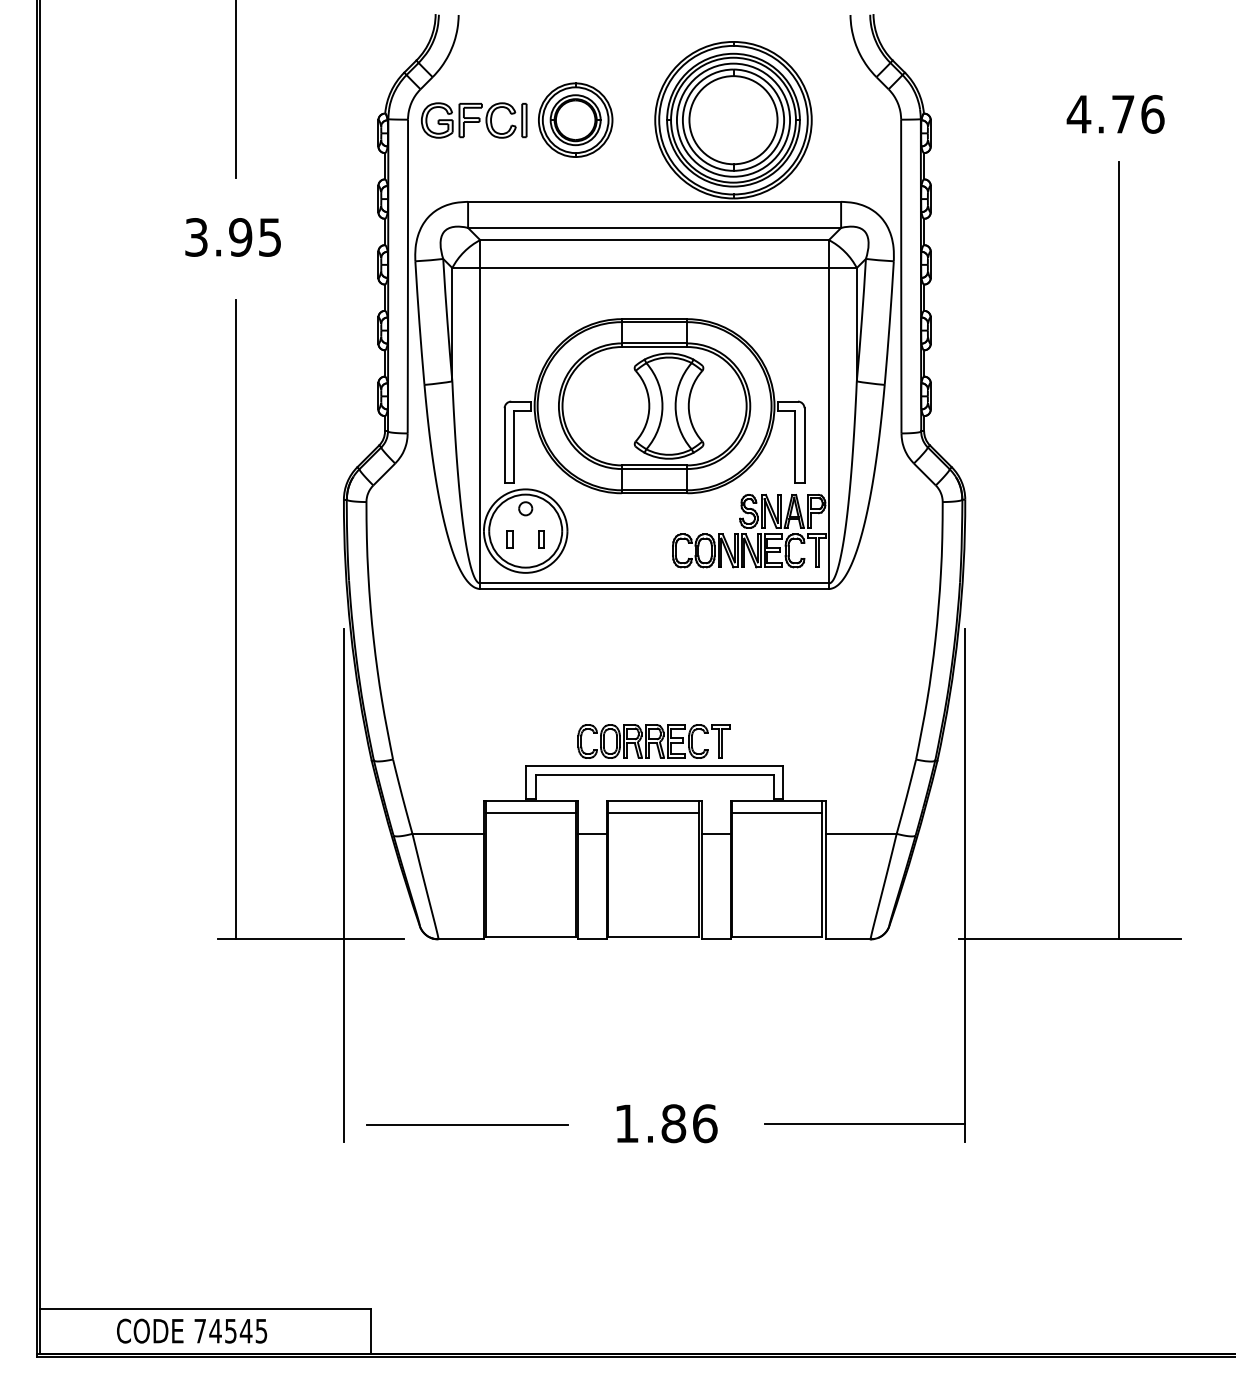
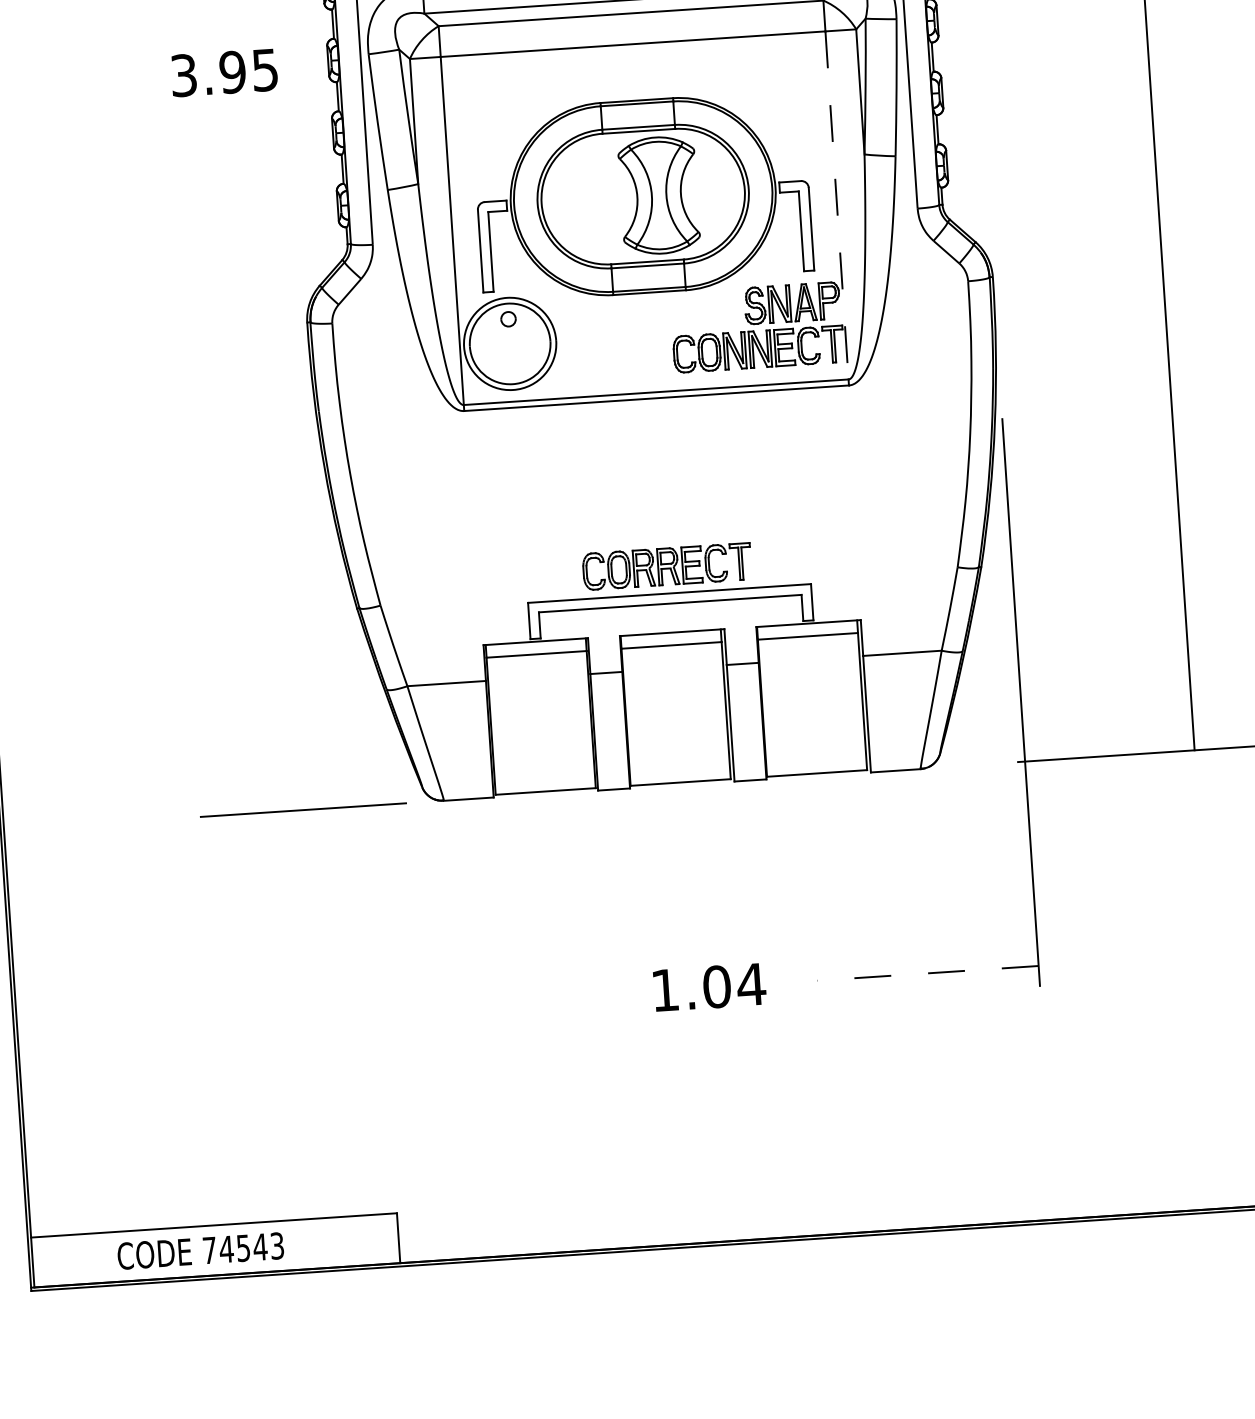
text: (232, 237) -> (223, 72), moved
line: (828, 425) -> (836, 205), solid -> dashed
part: (509, 539) -> (492, 354), removed
part: (541, 539) -> (528, 351), removed
line: (236, 619) -> (197, 462), removed
line: (344, 885) -> (336, 748), removed
text: (689, 1123) -> (734, 985), 1.86 -> 1.04
line: (467, 1124) -> (489, 1002), removed
line: (864, 1124) -> (927, 973), solid -> dashed
text: (261, 1330) -> (277, 1245), 74545 -> 74543

